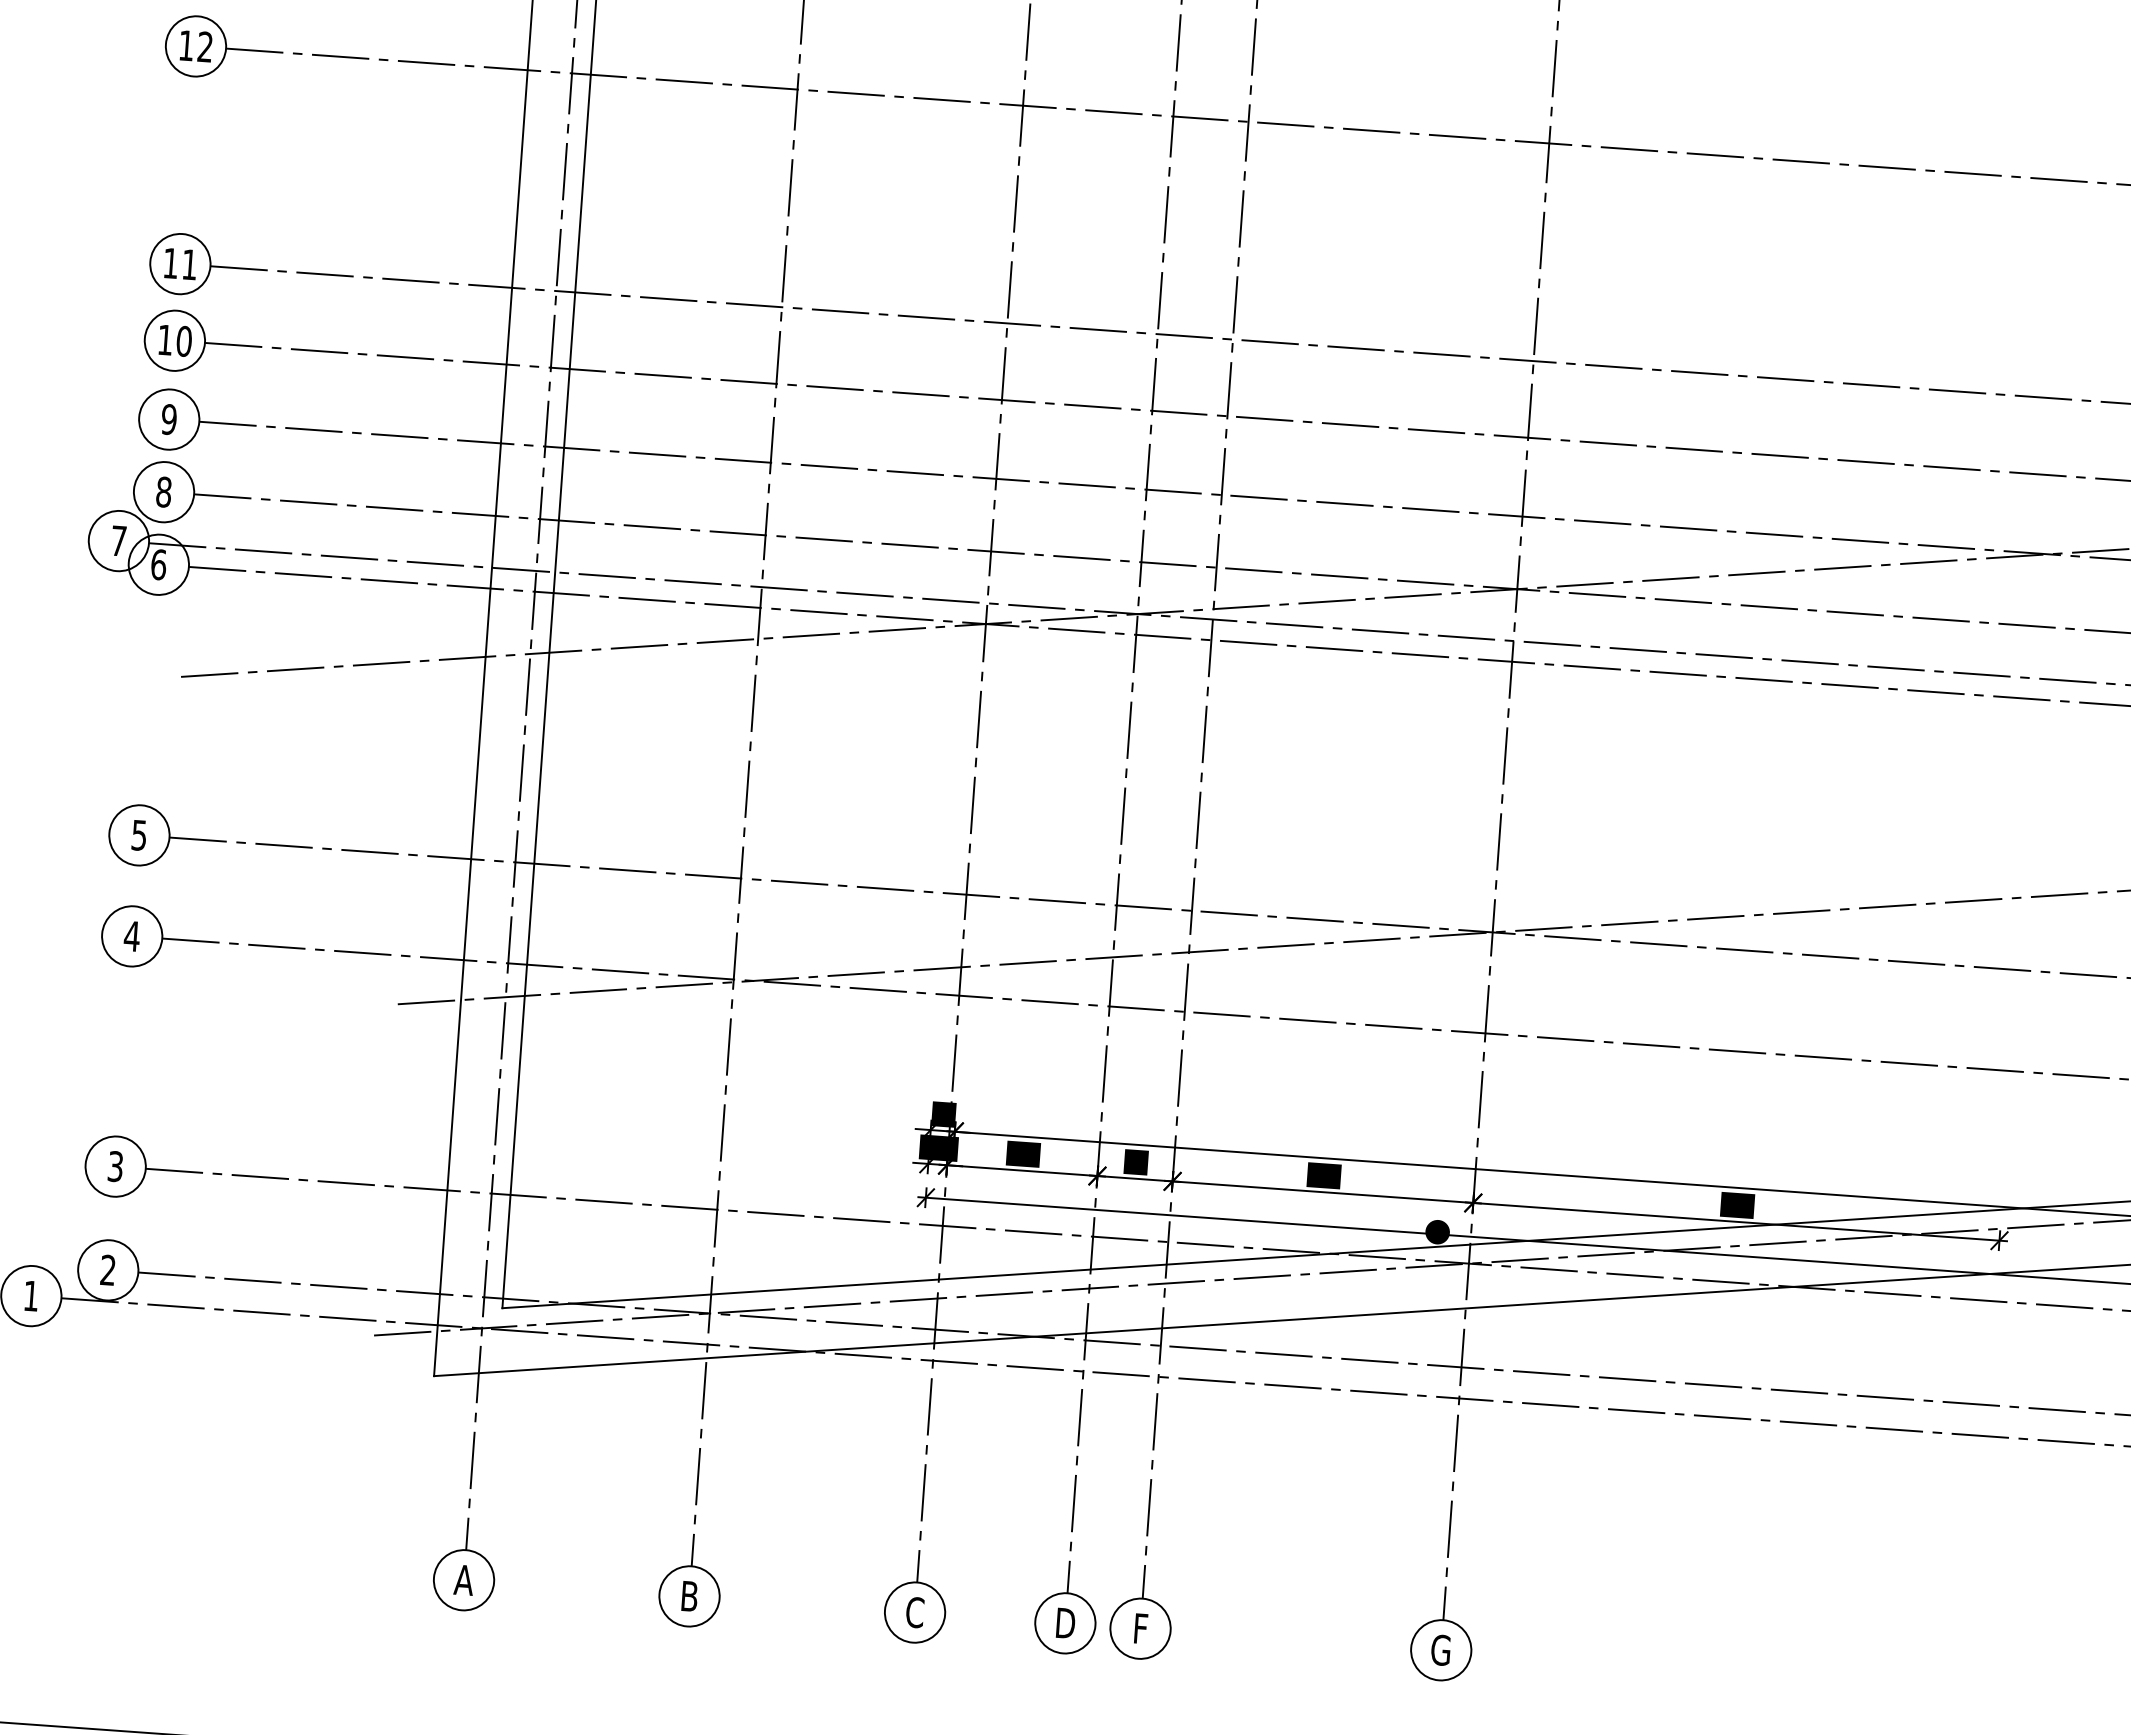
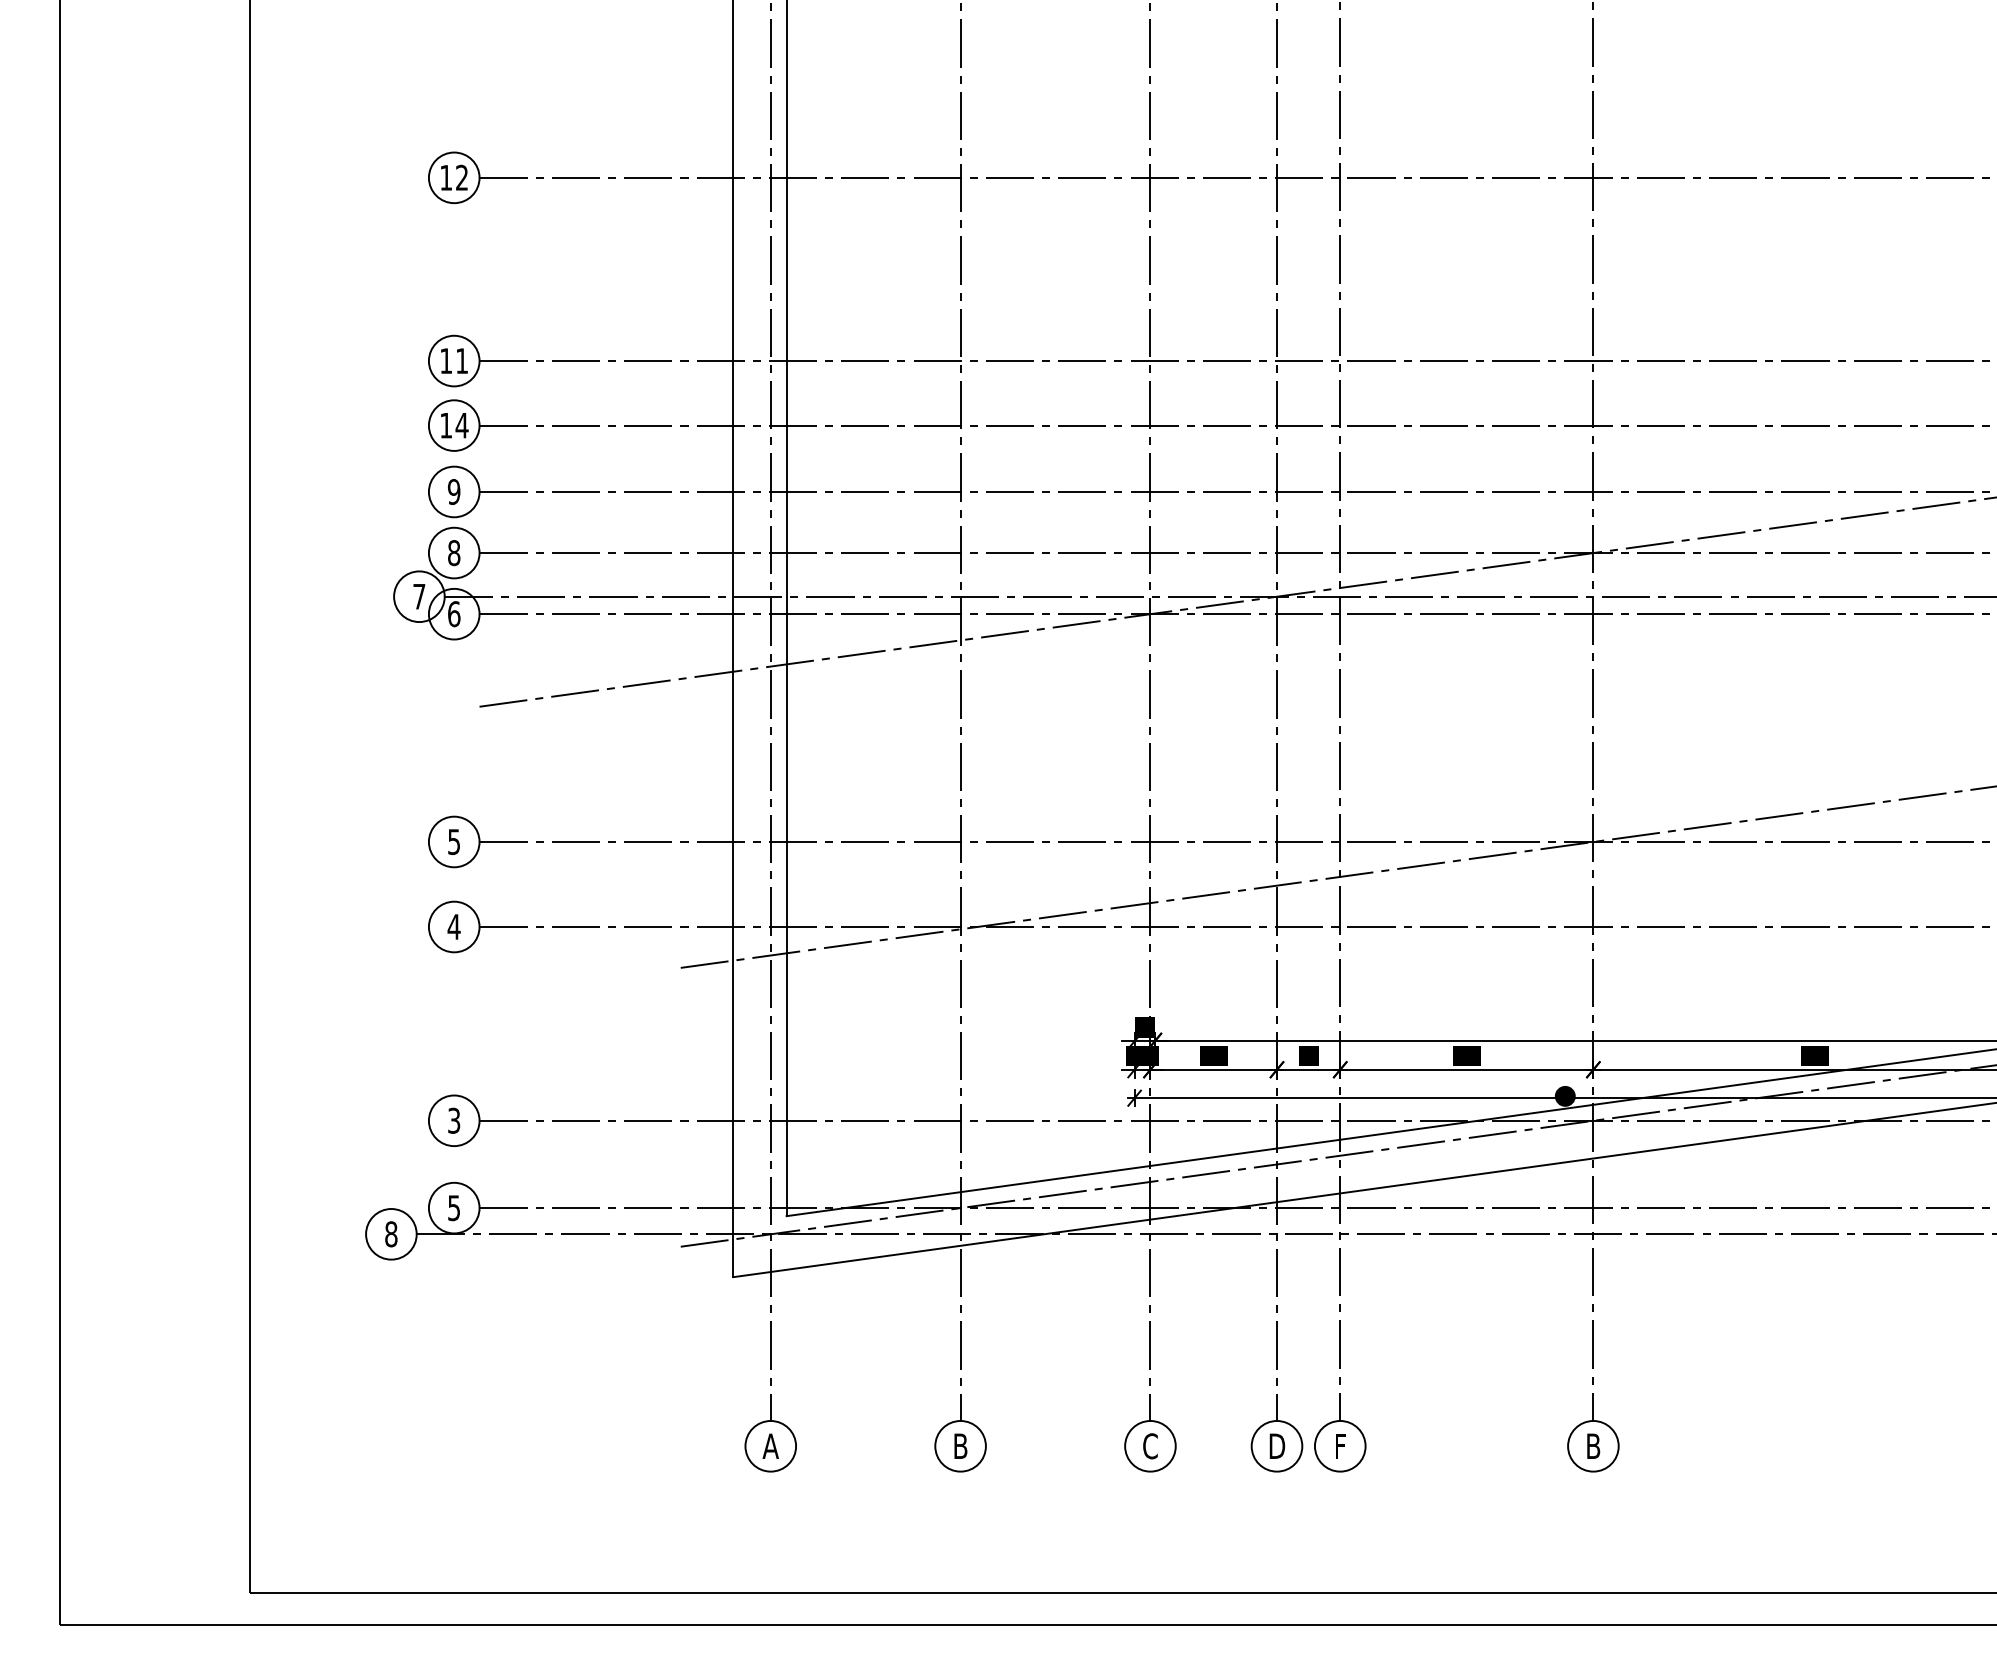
text: (183, 341) -> (461, 425), 10 -> 14
text: (107, 1270) -> (453, 1208), 2 -> 5
text: (31, 1296) -> (391, 1234), 1 -> 8
text: (1440, 1650) -> (1592, 1446), G -> B

